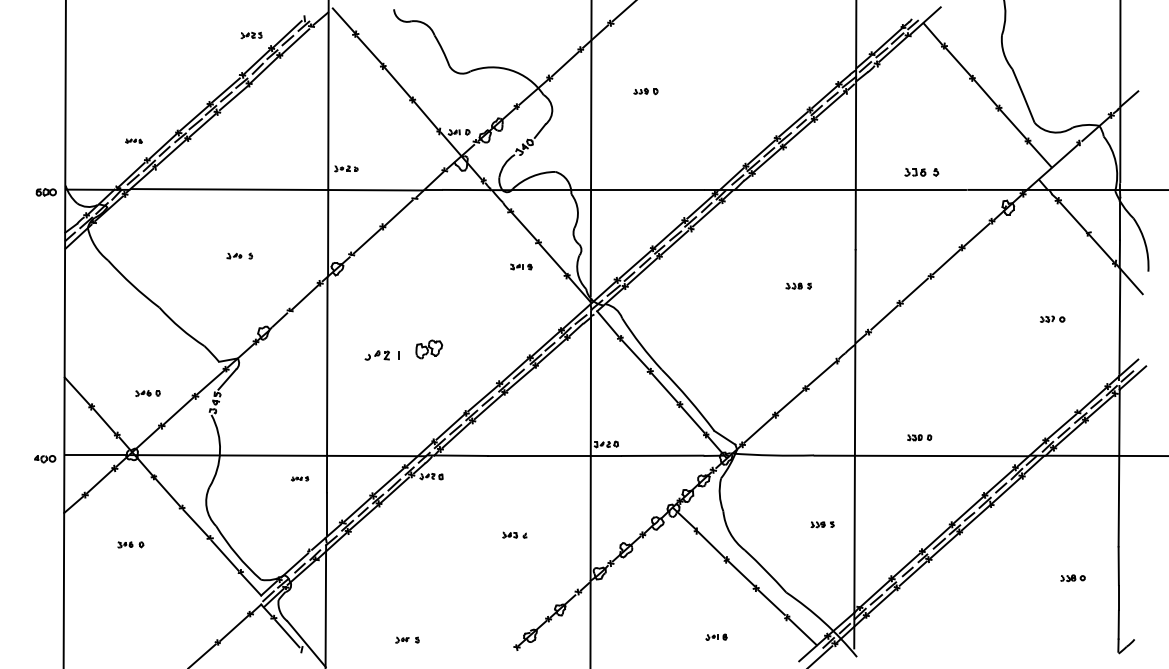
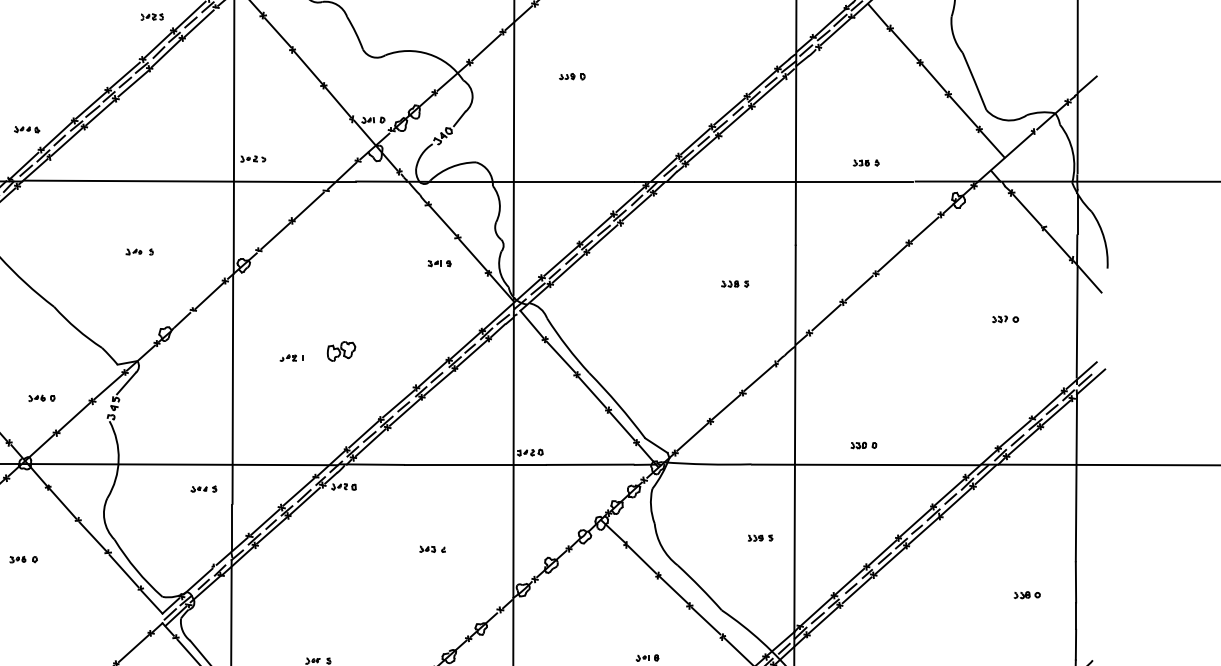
part: (133, 140) -> (26, 128), size x1.43
part: (921, 172) -> (865, 162), size x0.71
part: (382, 355) -> (291, 357), size x0.62
part: (299, 478) -> (203, 488), size x1.43

